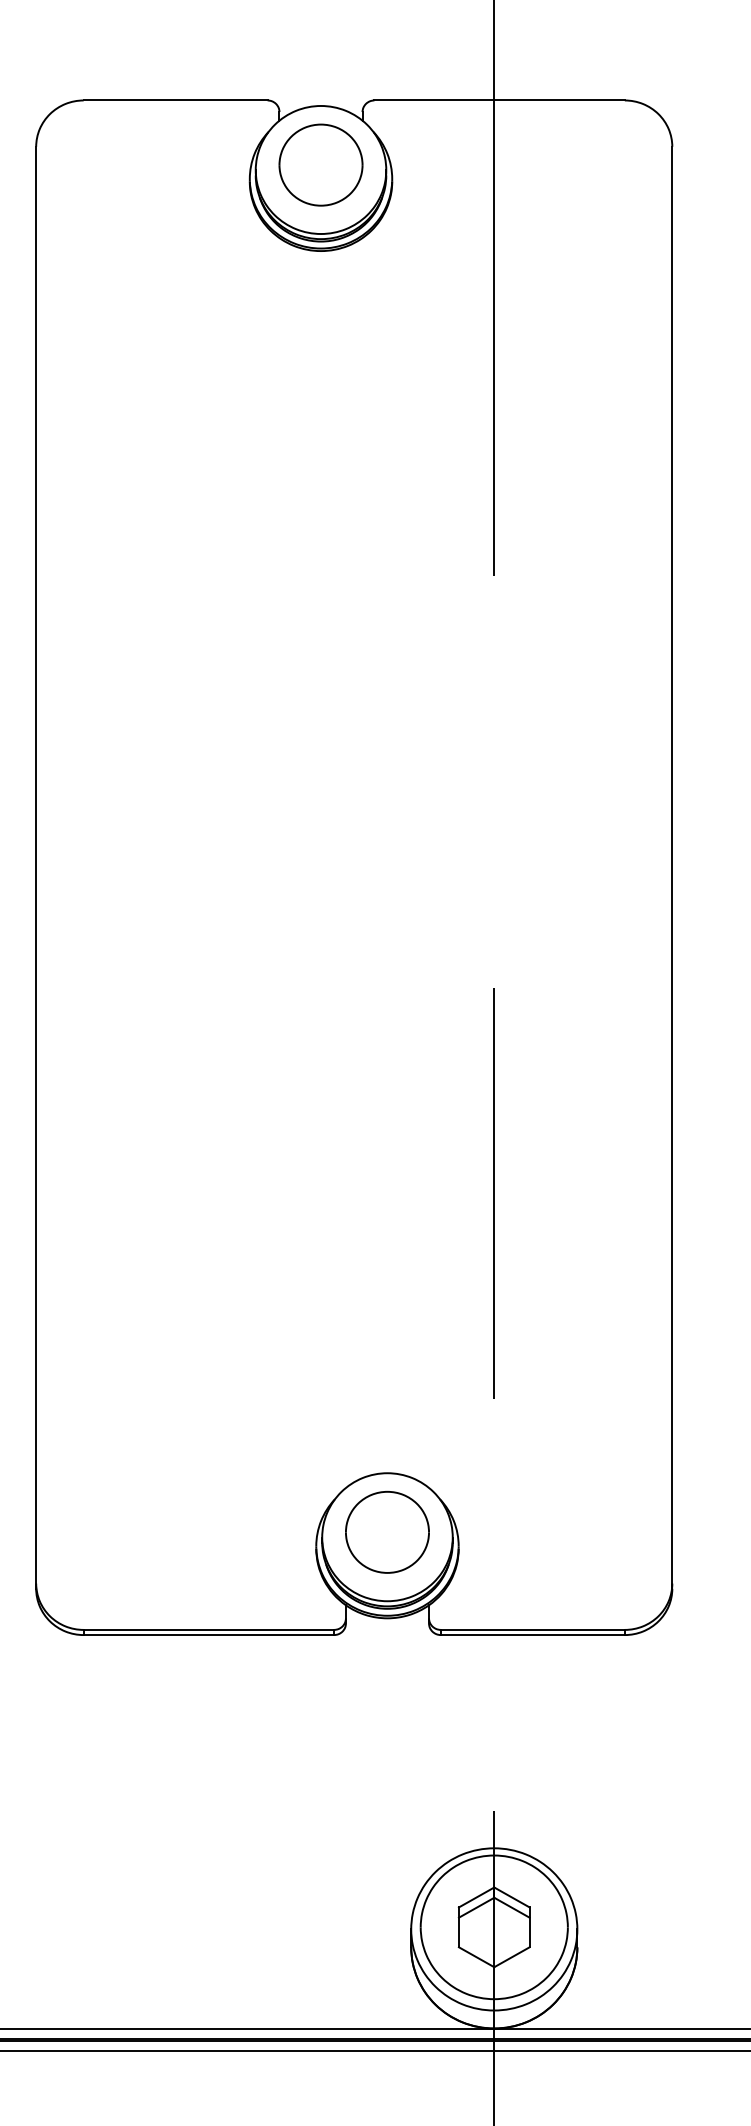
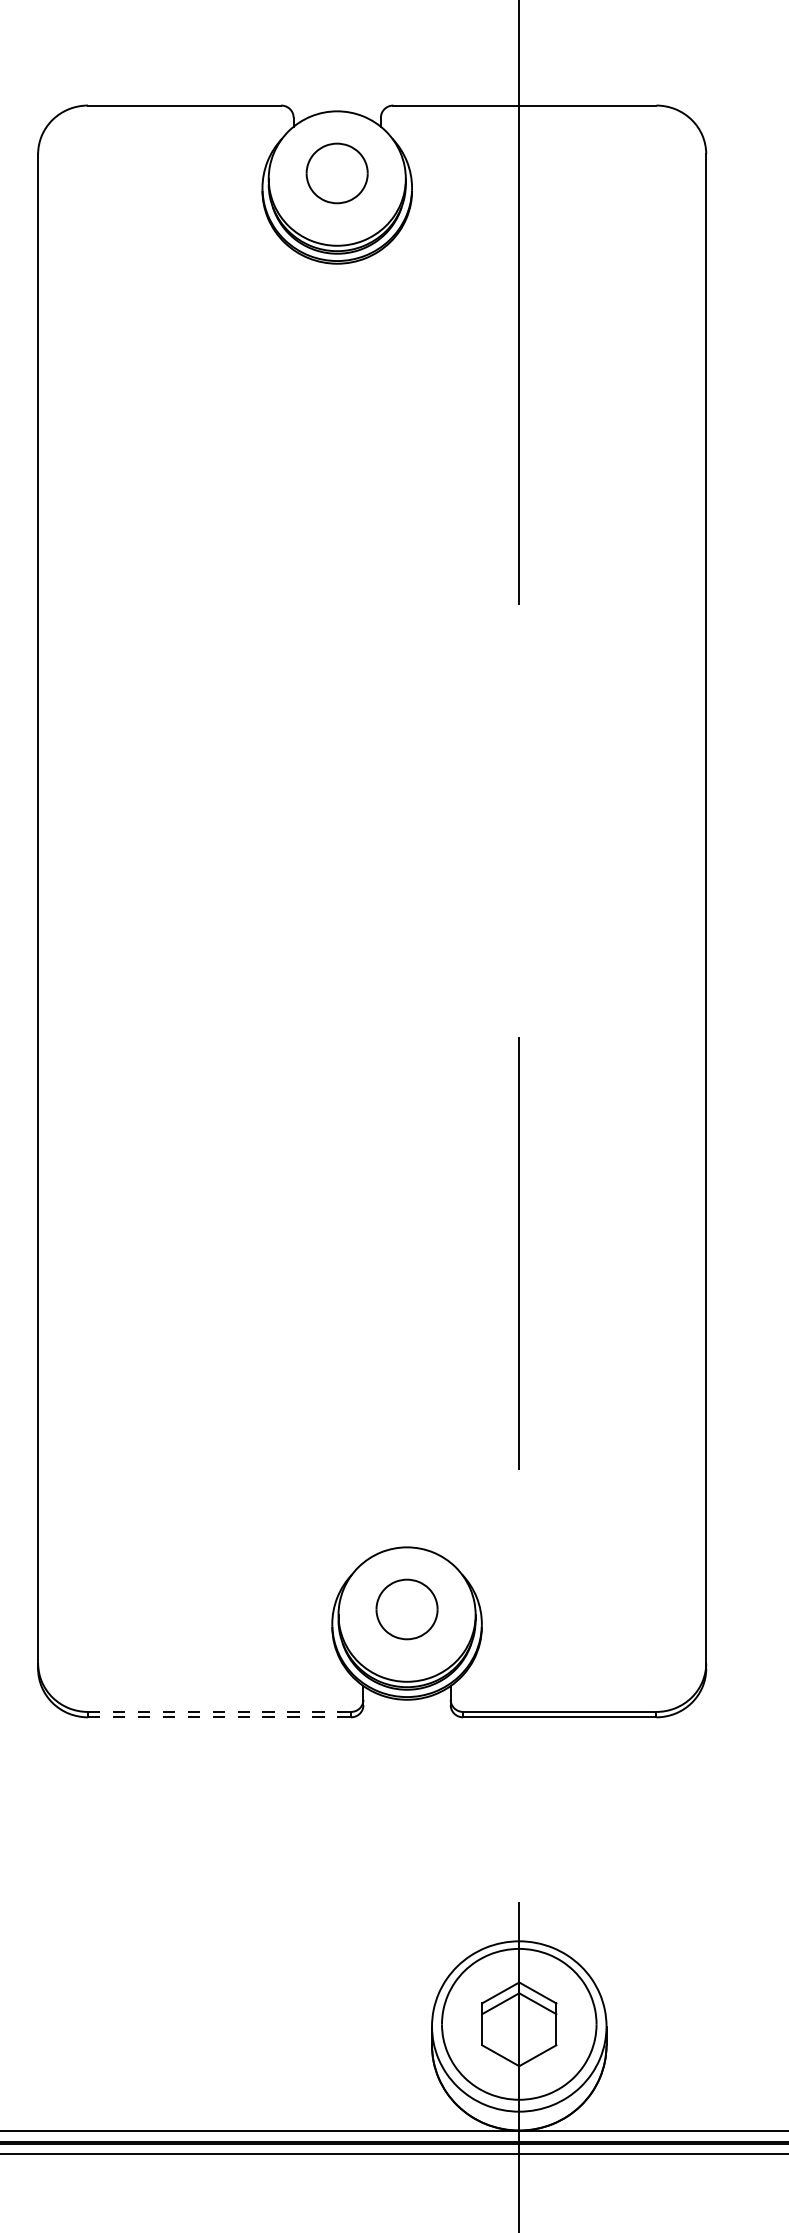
part: (320, 165) -> (336, 173), size x0.7
part: (386, 1532) -> (406, 1609), size x0.7
line: (208, 1629) -> (219, 1711), solid -> dashed
line: (208, 1635) -> (219, 1717), solid -> dashed

